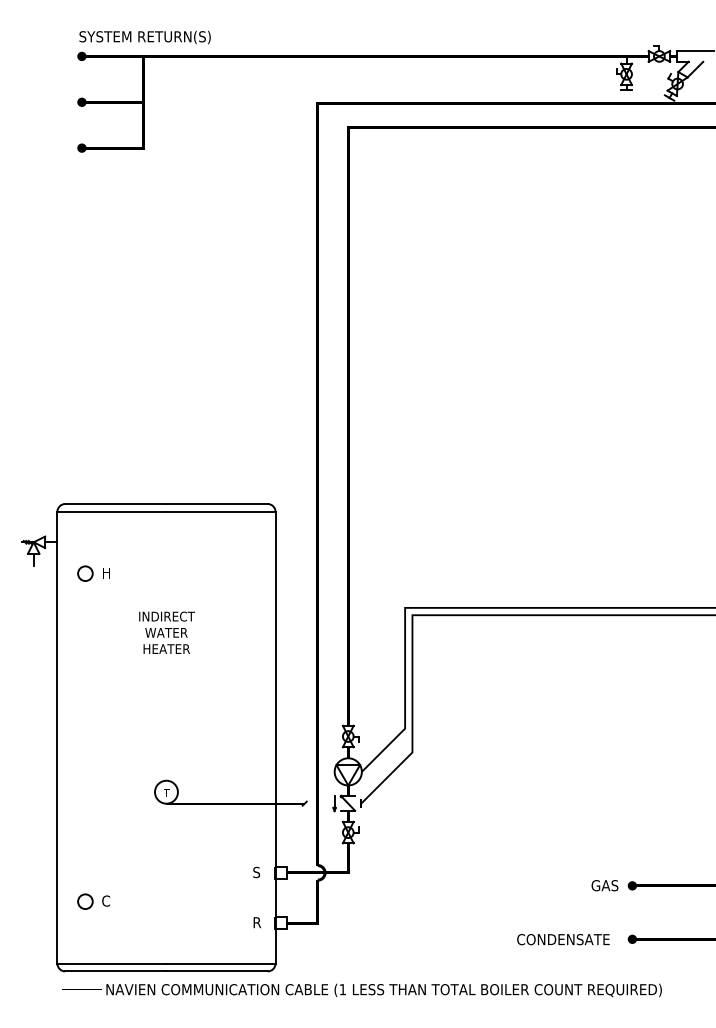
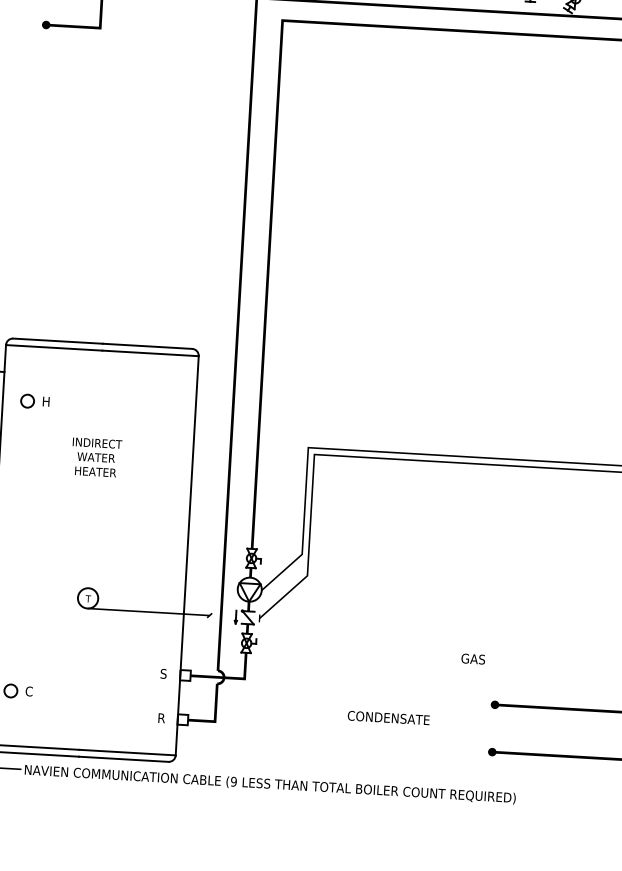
text: (604, 885) -> (472, 658), moved
text: (563, 939) -> (388, 717), moved
text: (342, 989) -> (233, 781), (1 -> (9

